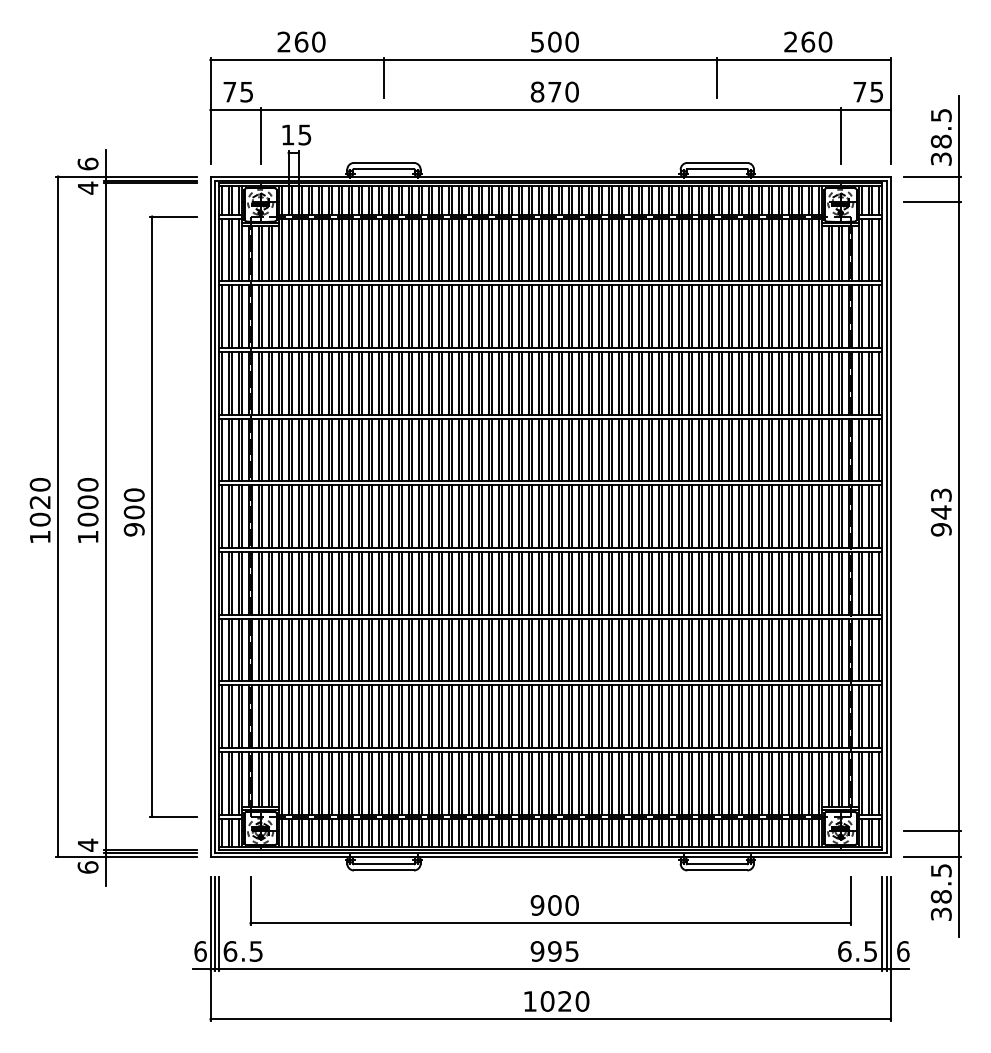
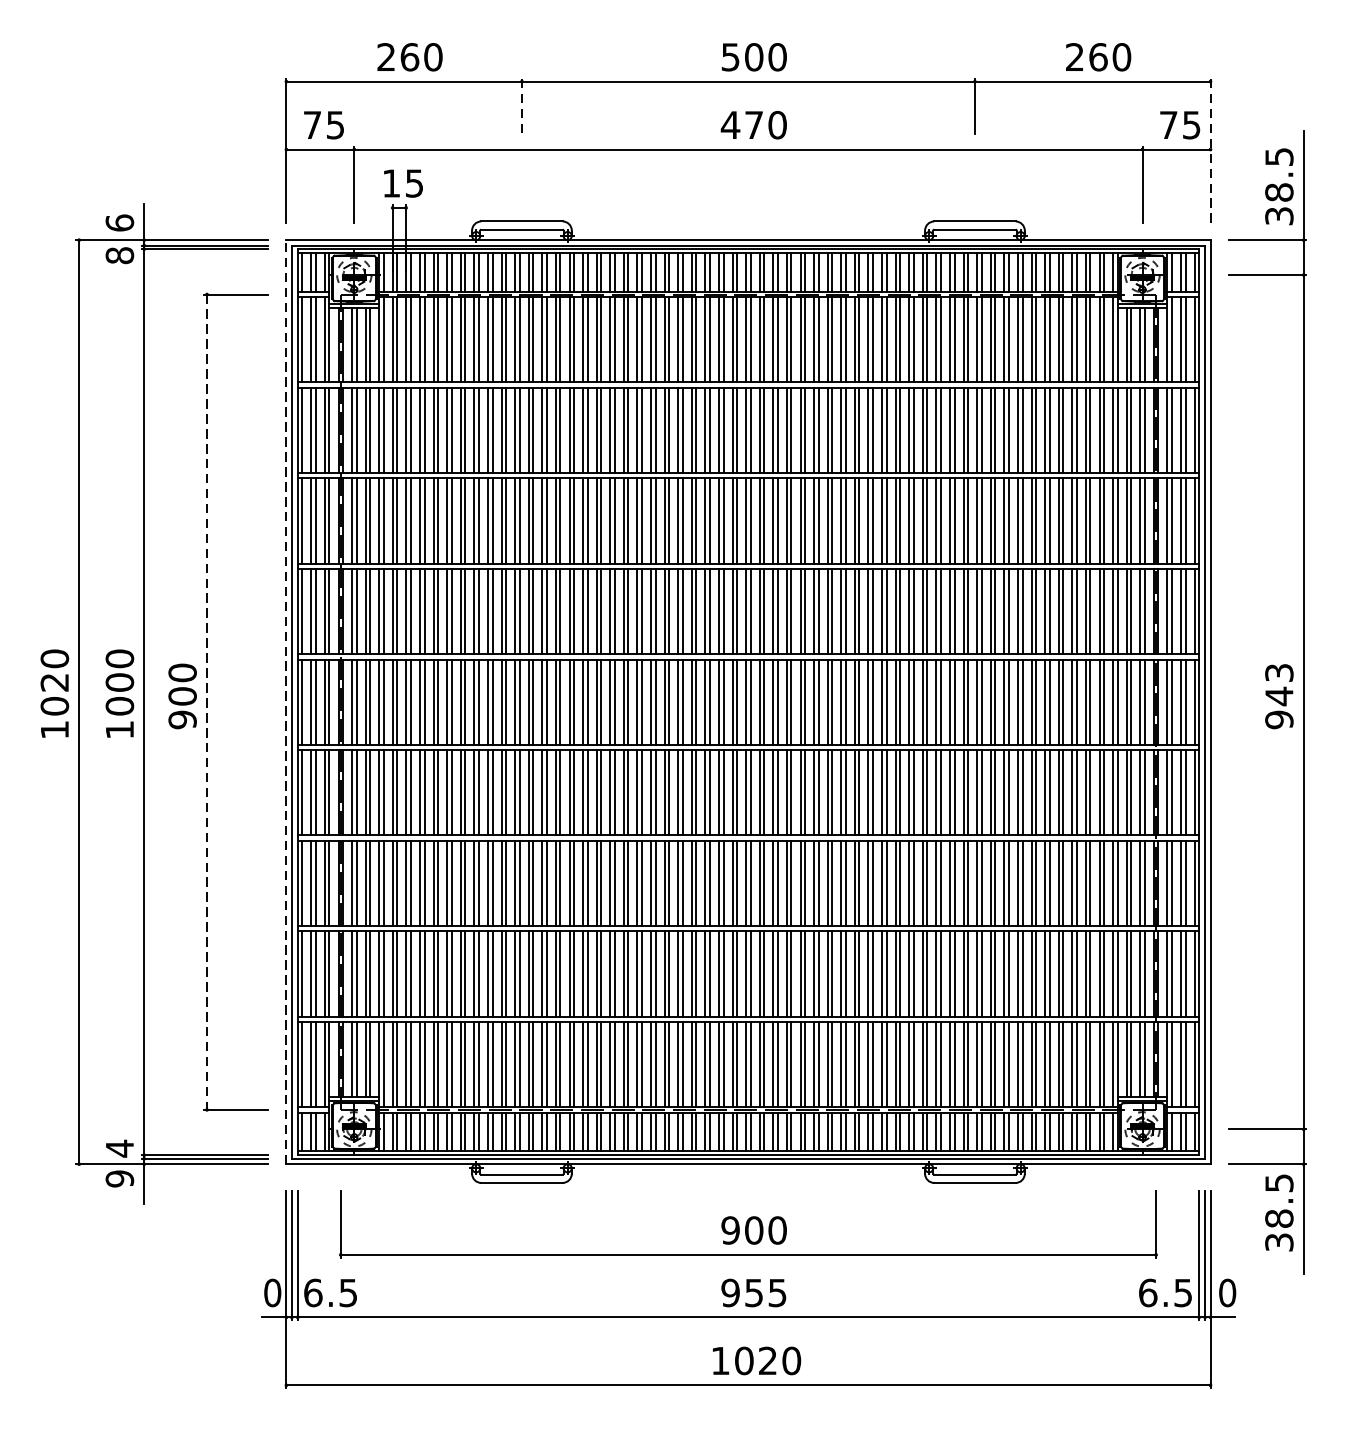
line: (383, 78) -> (521, 106), solid -> dashed
text: (537, 91) -> (730, 124), 870 -> 470
line: (890, 110) -> (1210, 150), solid -> dashed
text: (87, 187) -> (119, 254), 4 -> 8
line: (210, 516) -> (286, 701), solid -> dashed
line: (152, 517) -> (207, 703), solid -> dashed
text: (87, 867) -> (119, 1178), 6 -> 9
text: (200, 951) -> (272, 1293), 6 -> 0
text: (554, 951) -> (753, 1293), 995 -> 955
text: (903, 951) -> (1227, 1293), 6 -> 0

